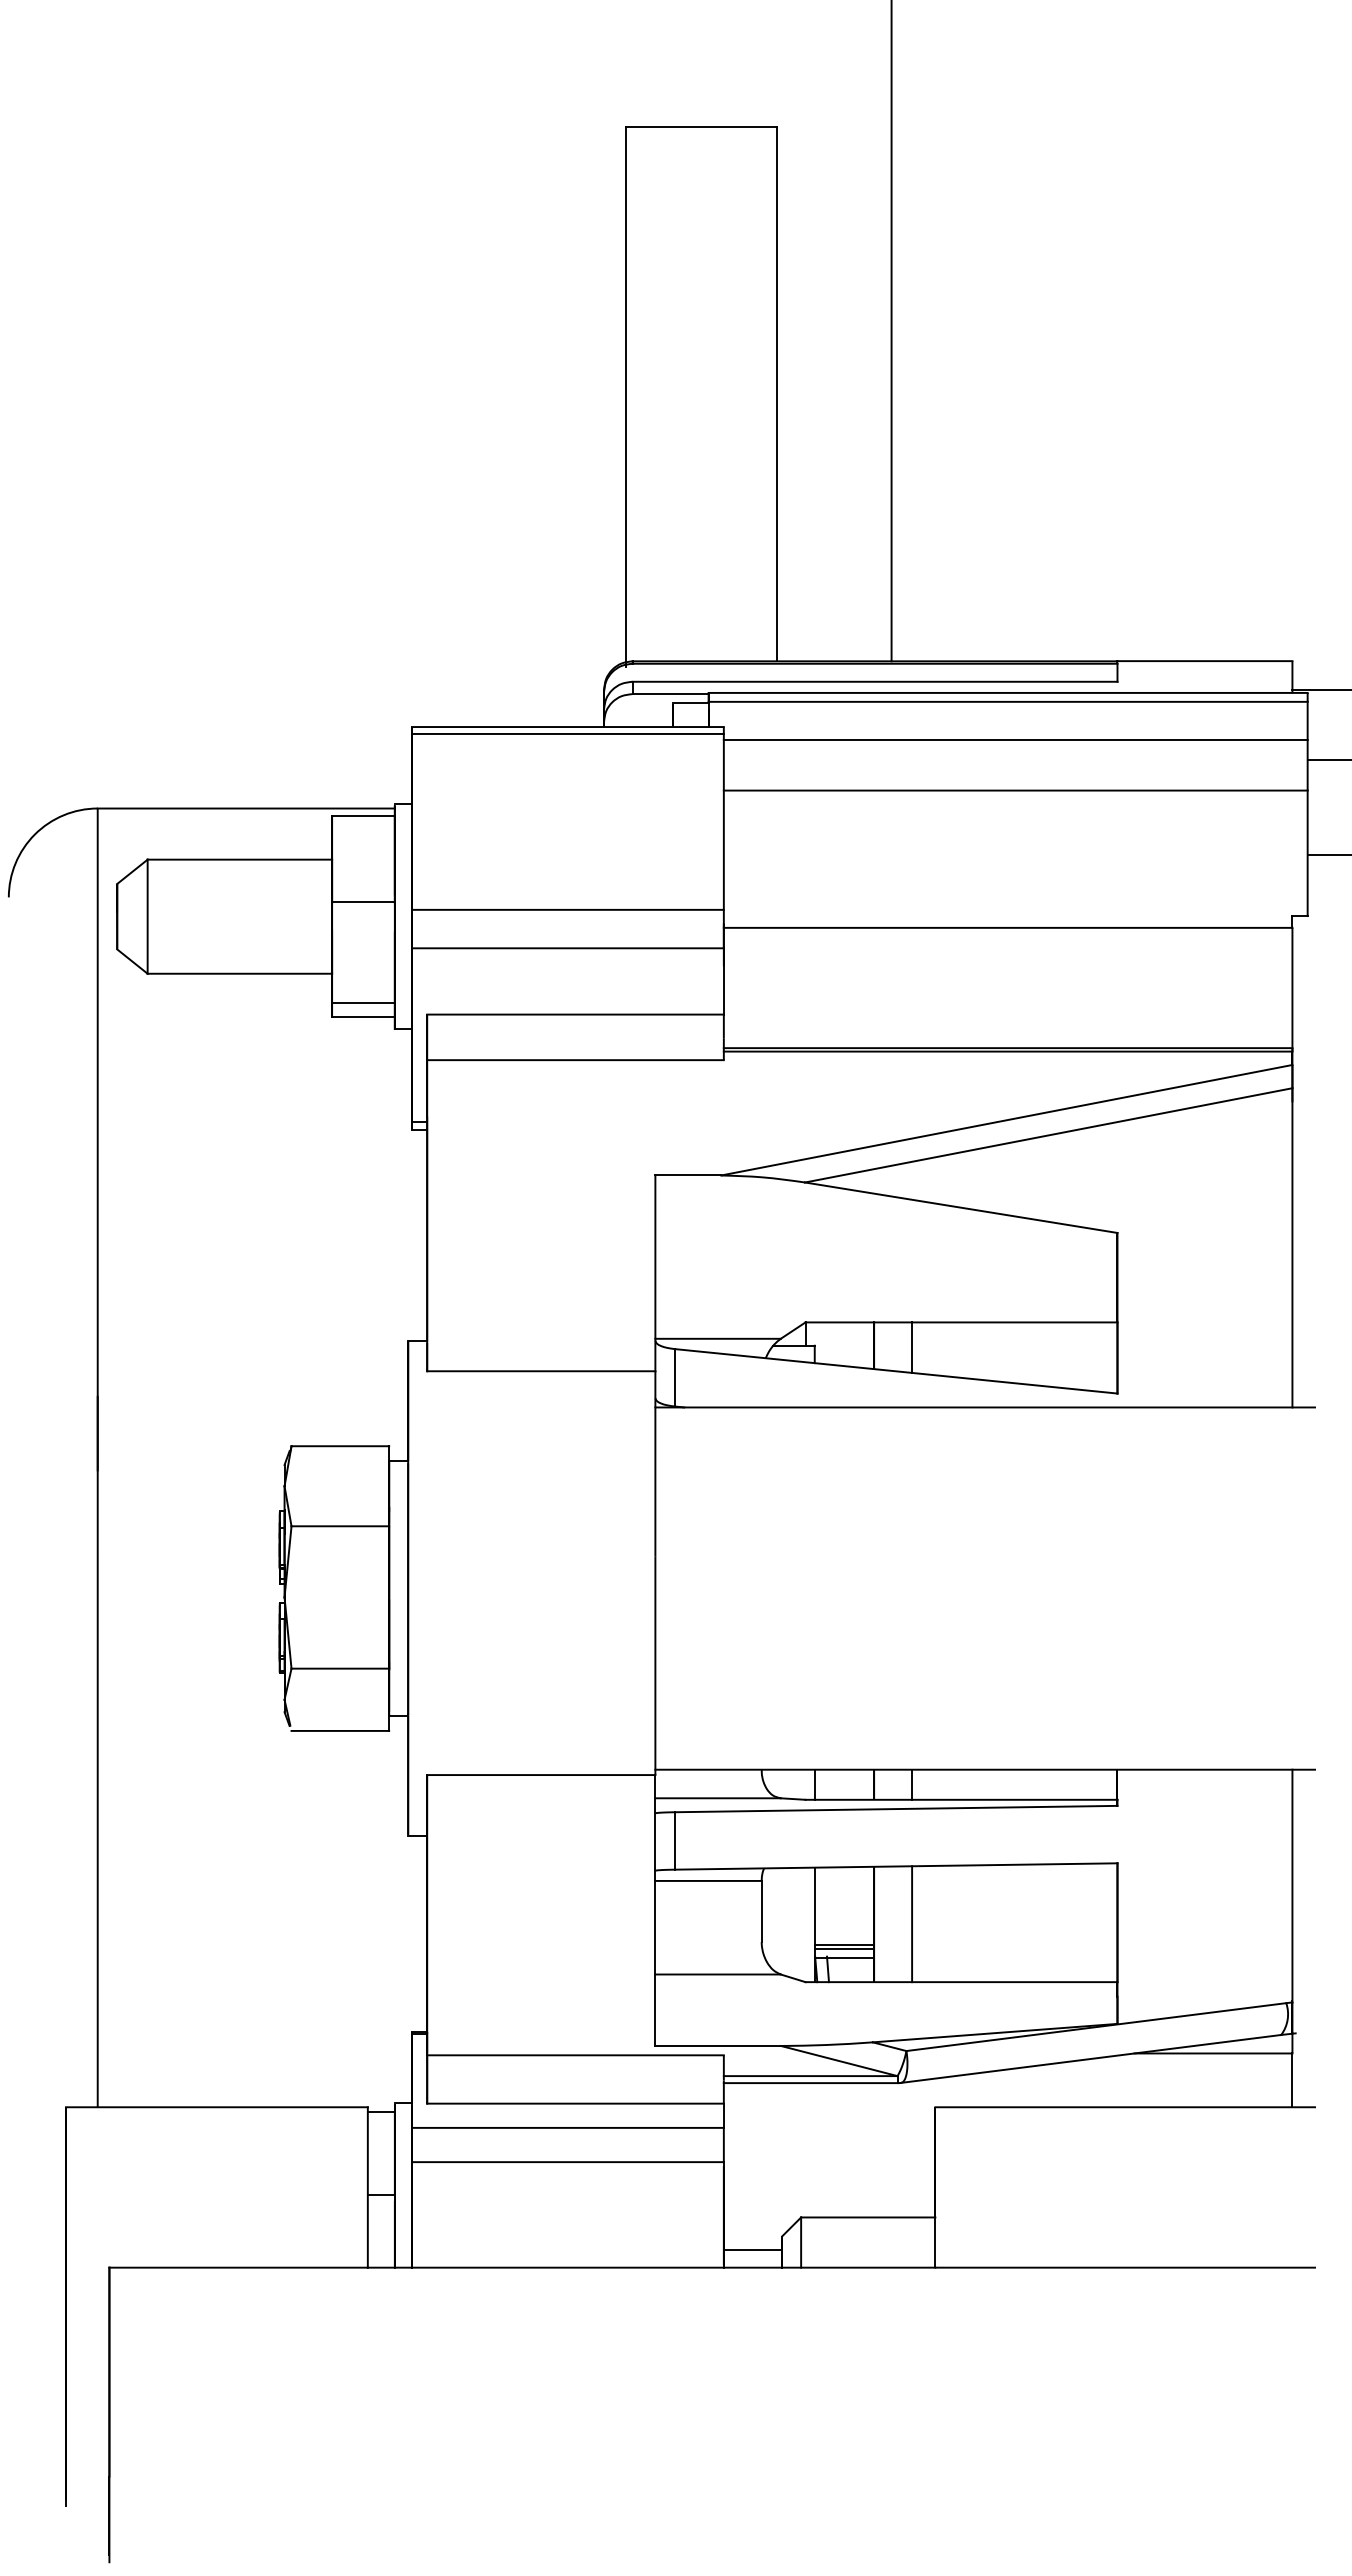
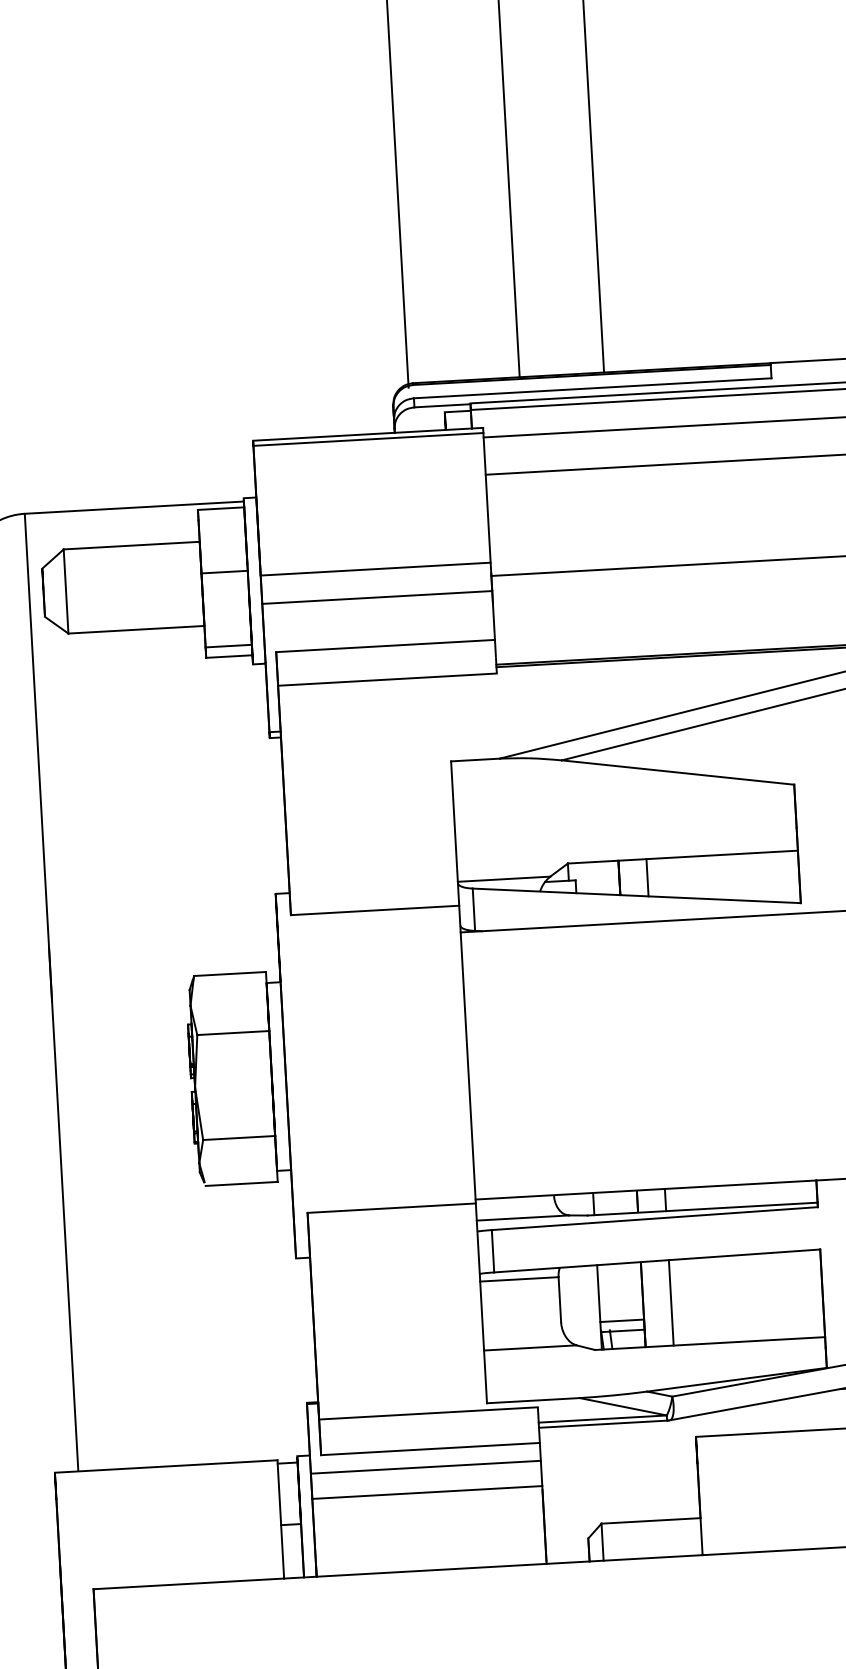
line: (844, 1949) -> (622, 1324), removed
line: (752, 2250) -> (567, 1550), removed

